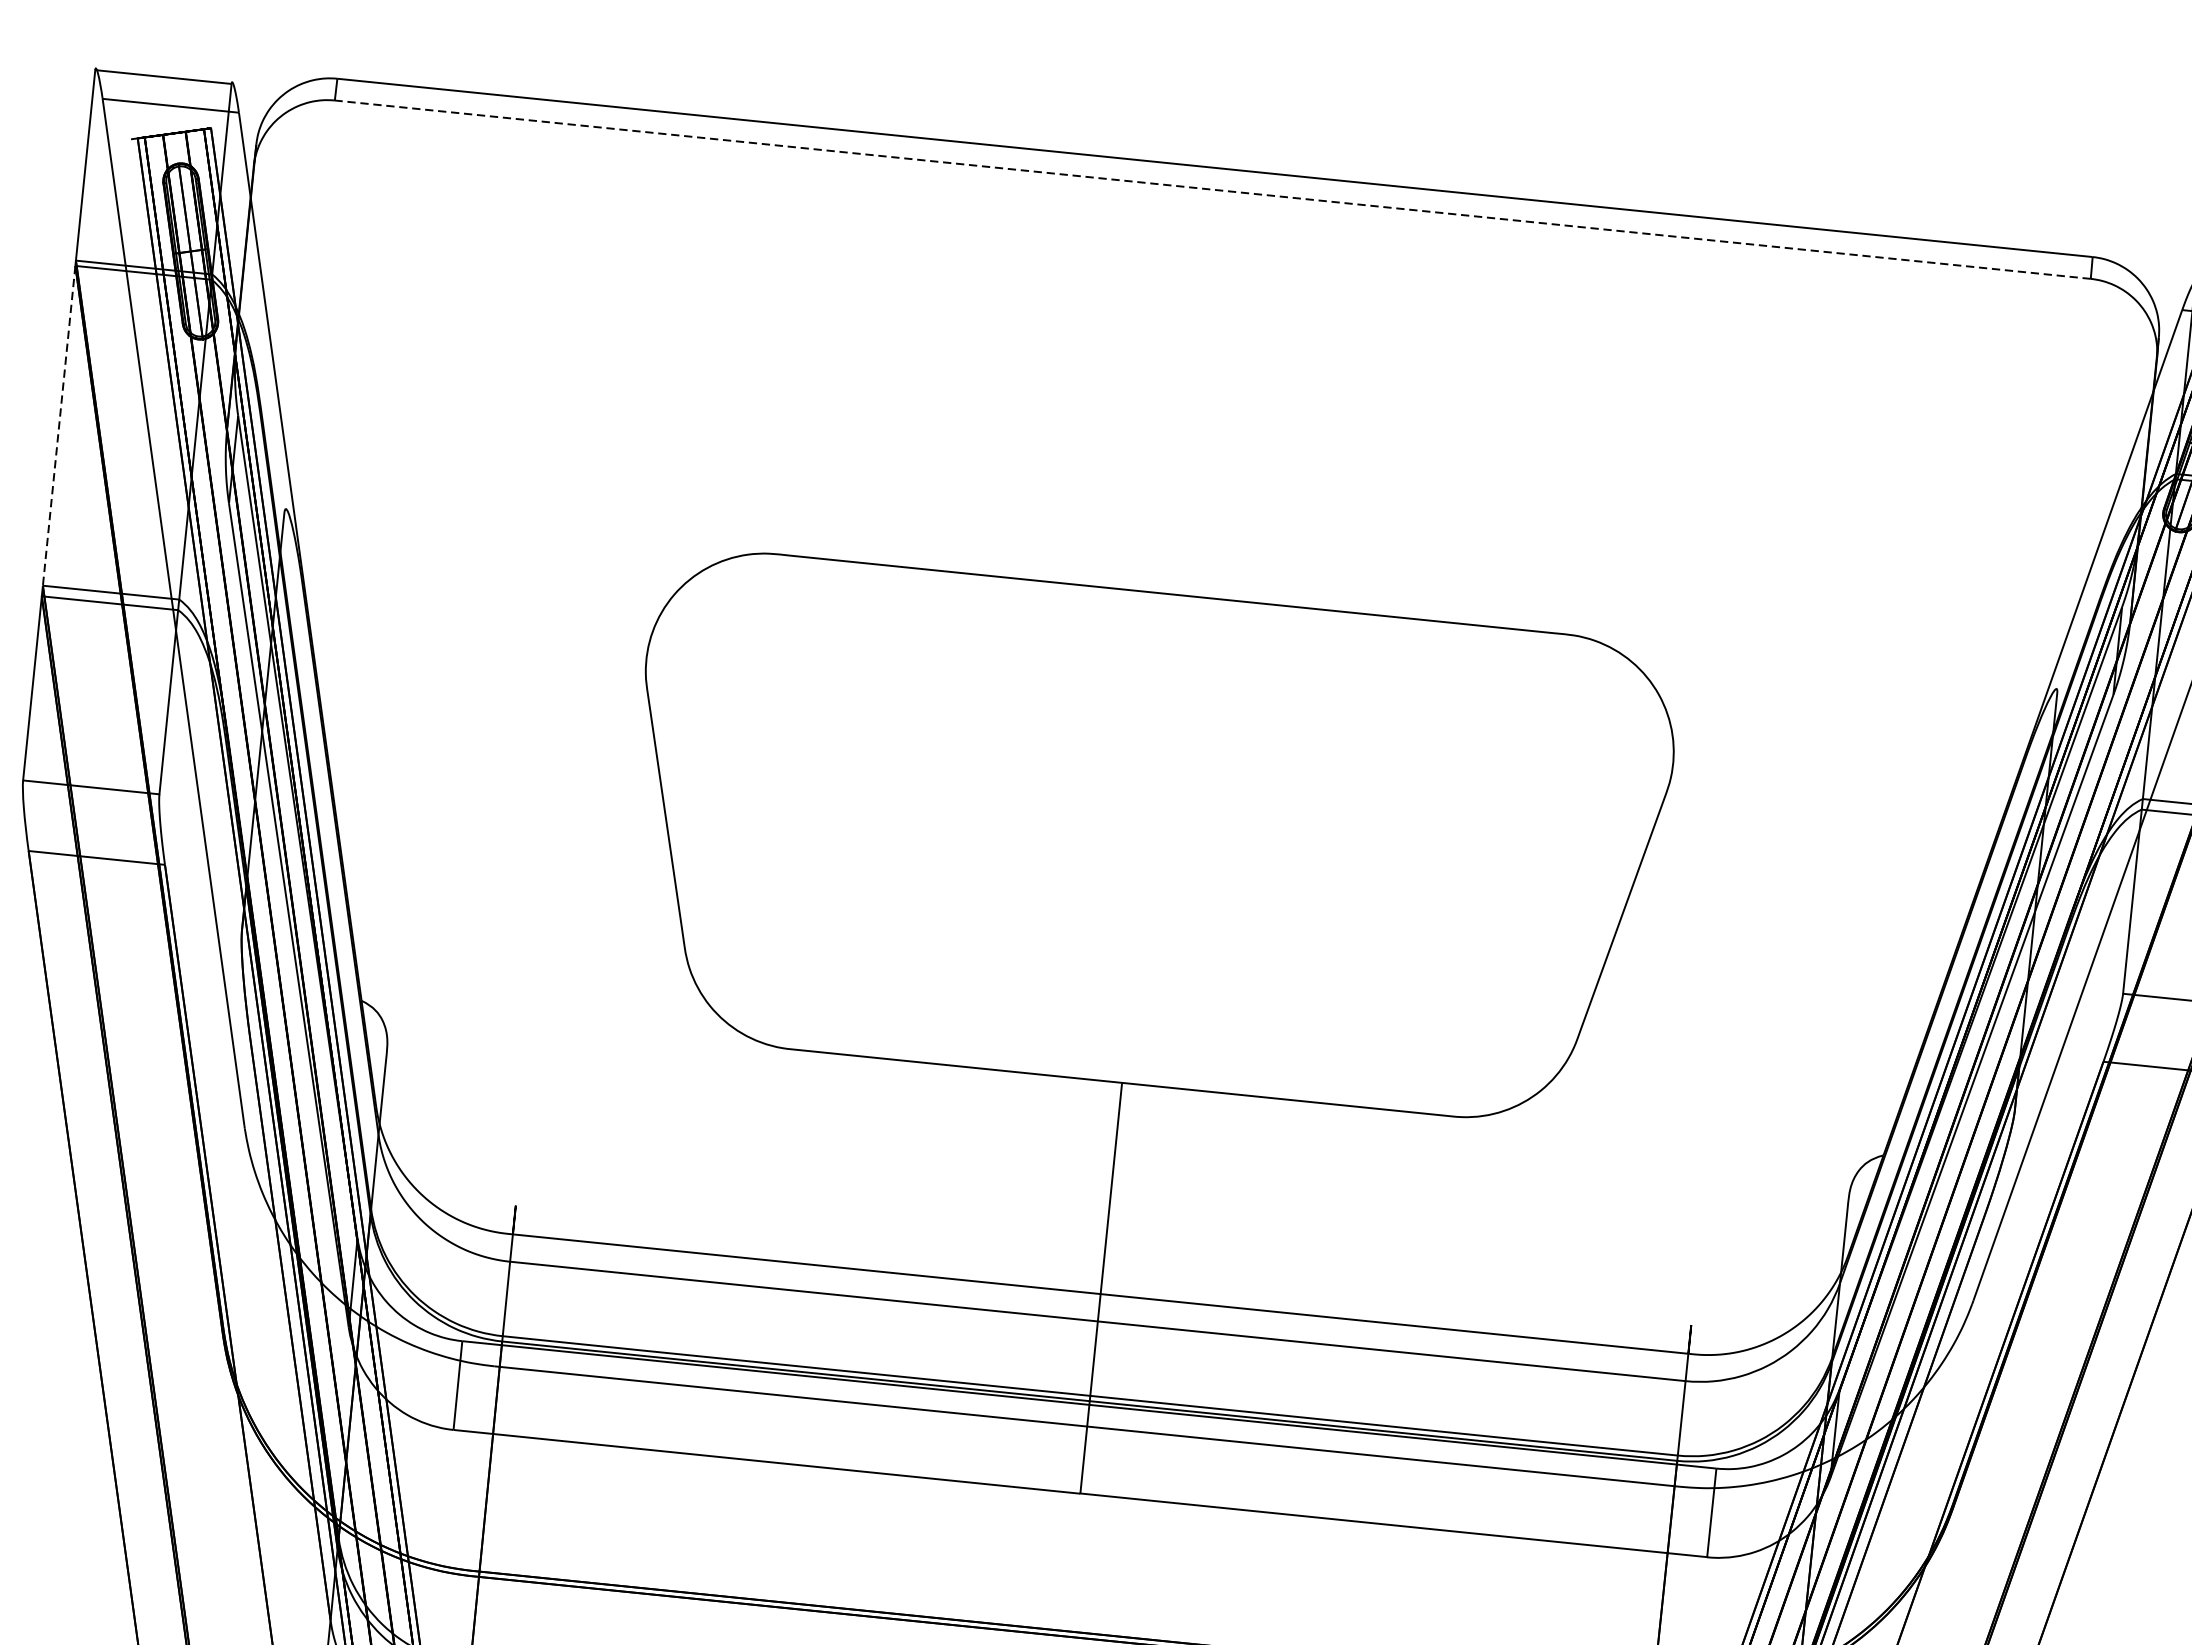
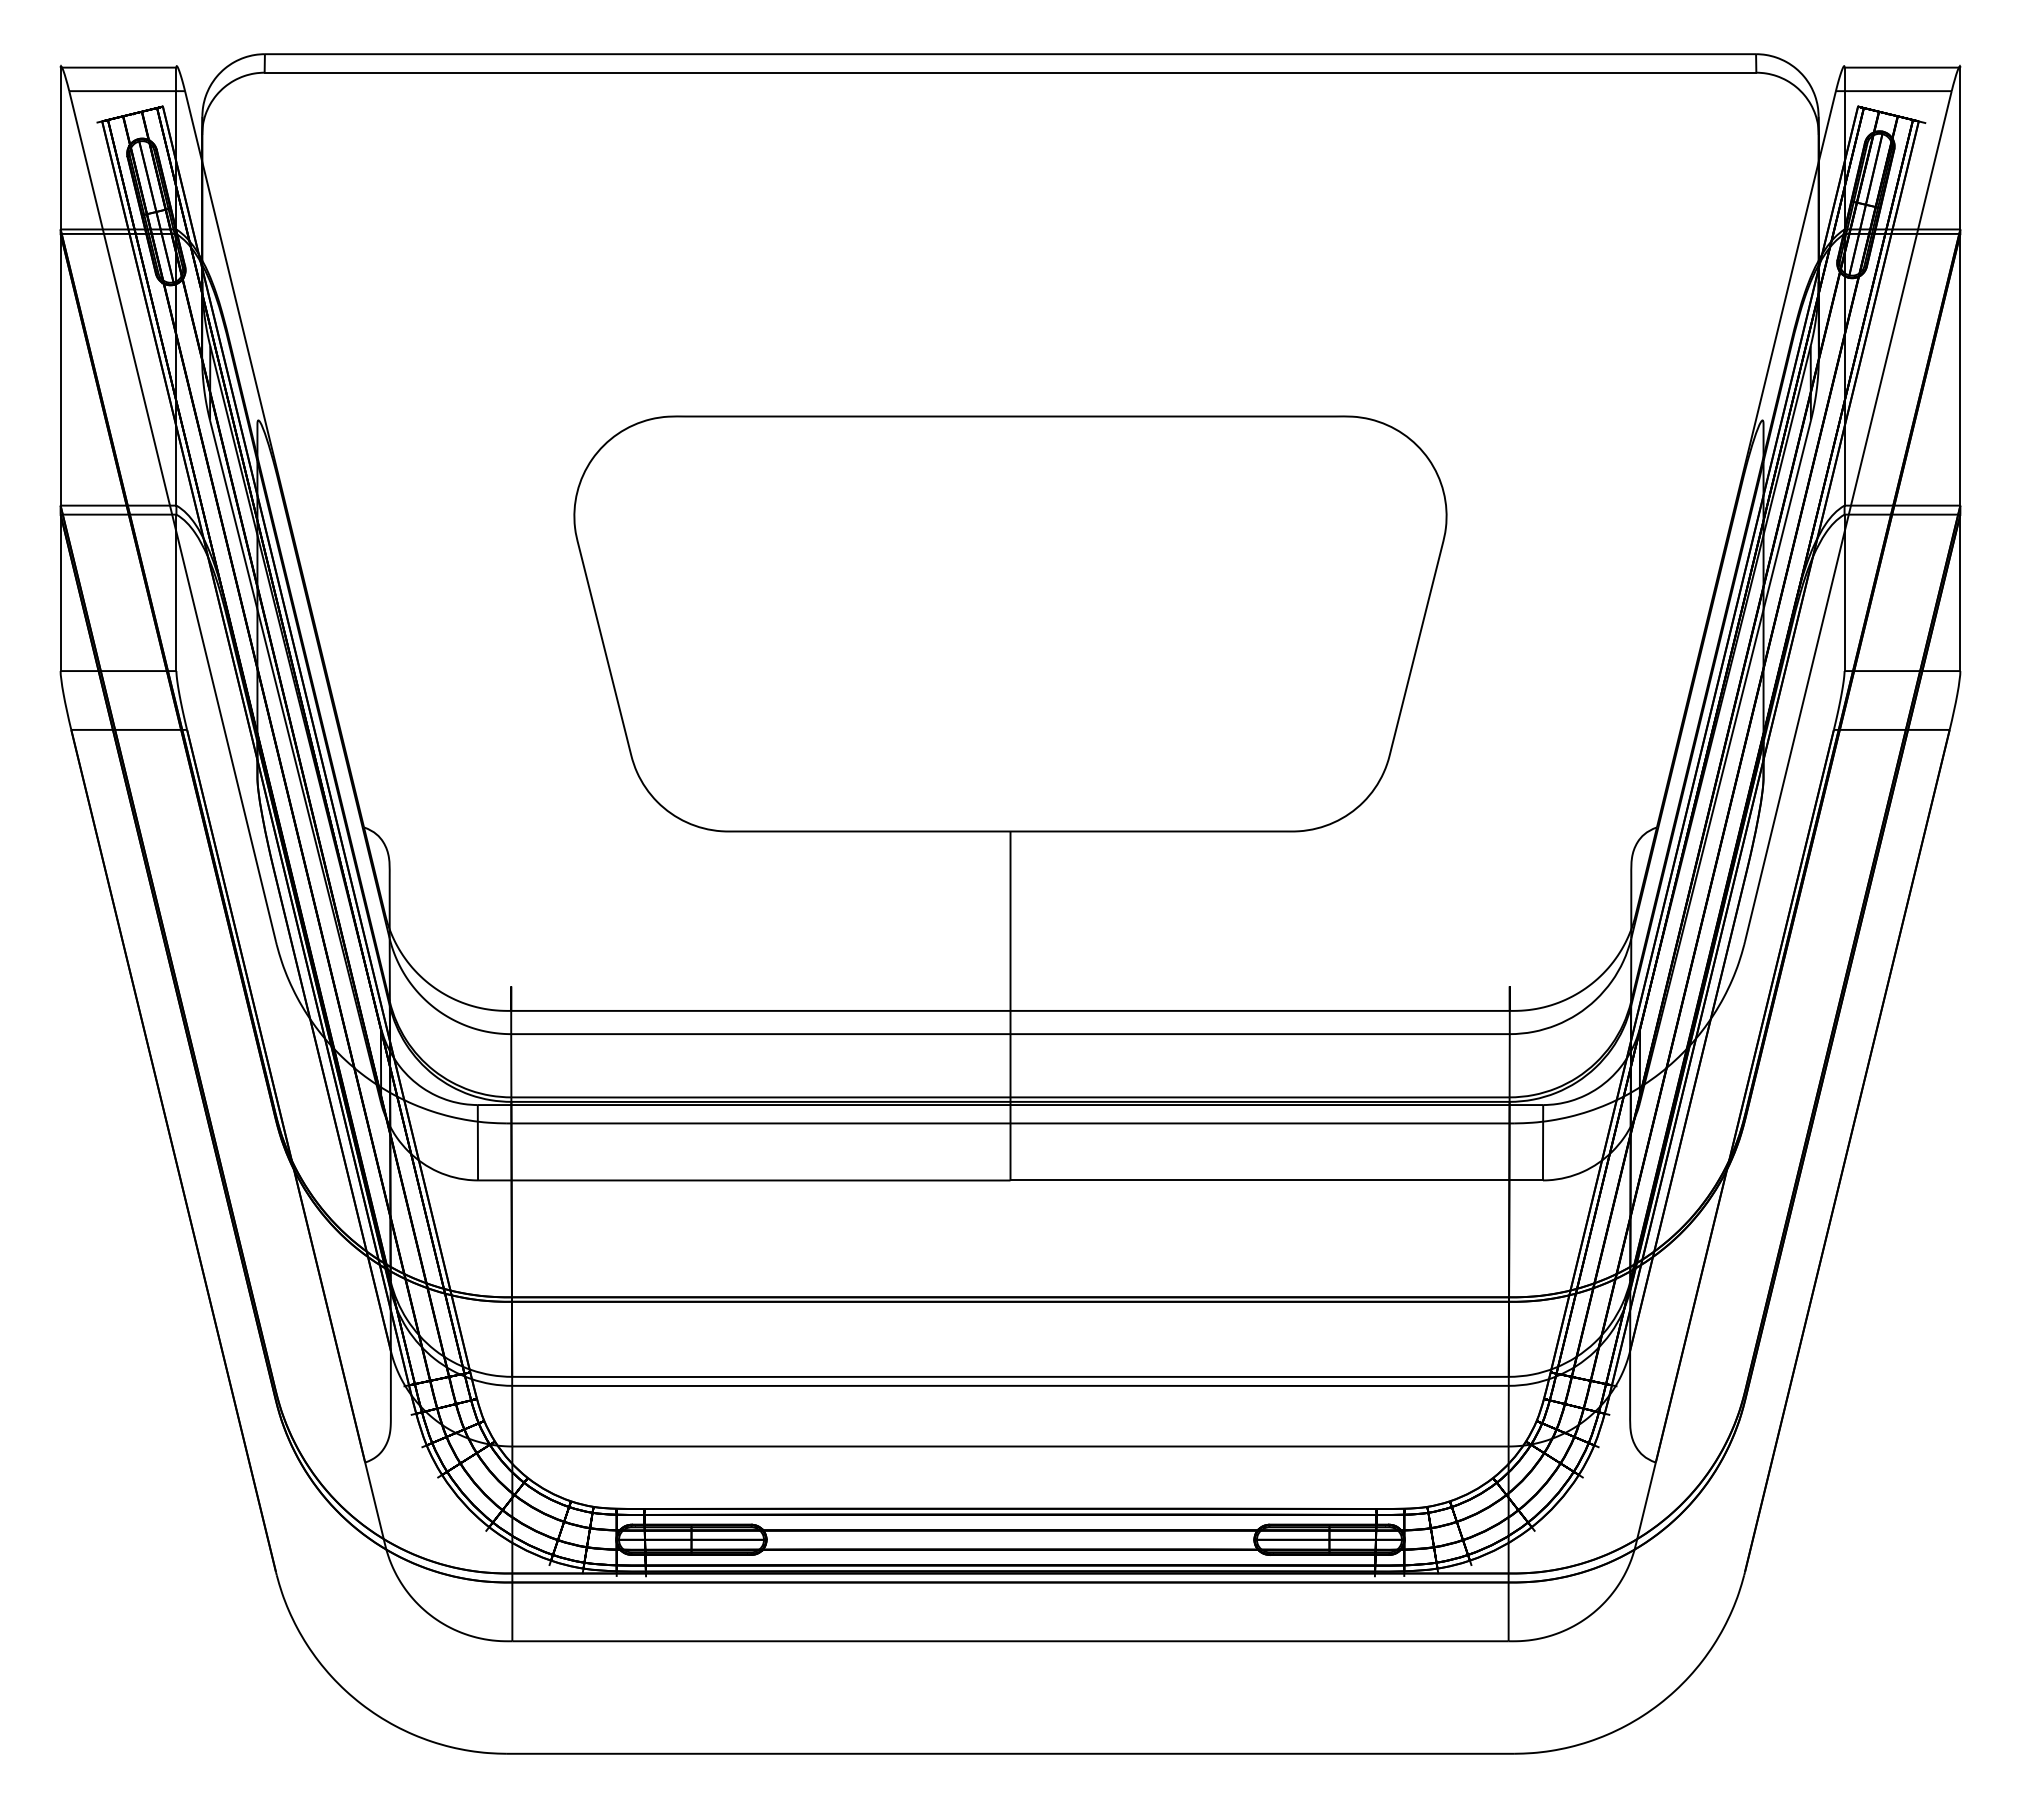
line: (1212, 189) -> (1010, 72), dashed -> solid
line: (59, 425) -> (60, 369), dashed -> solid

